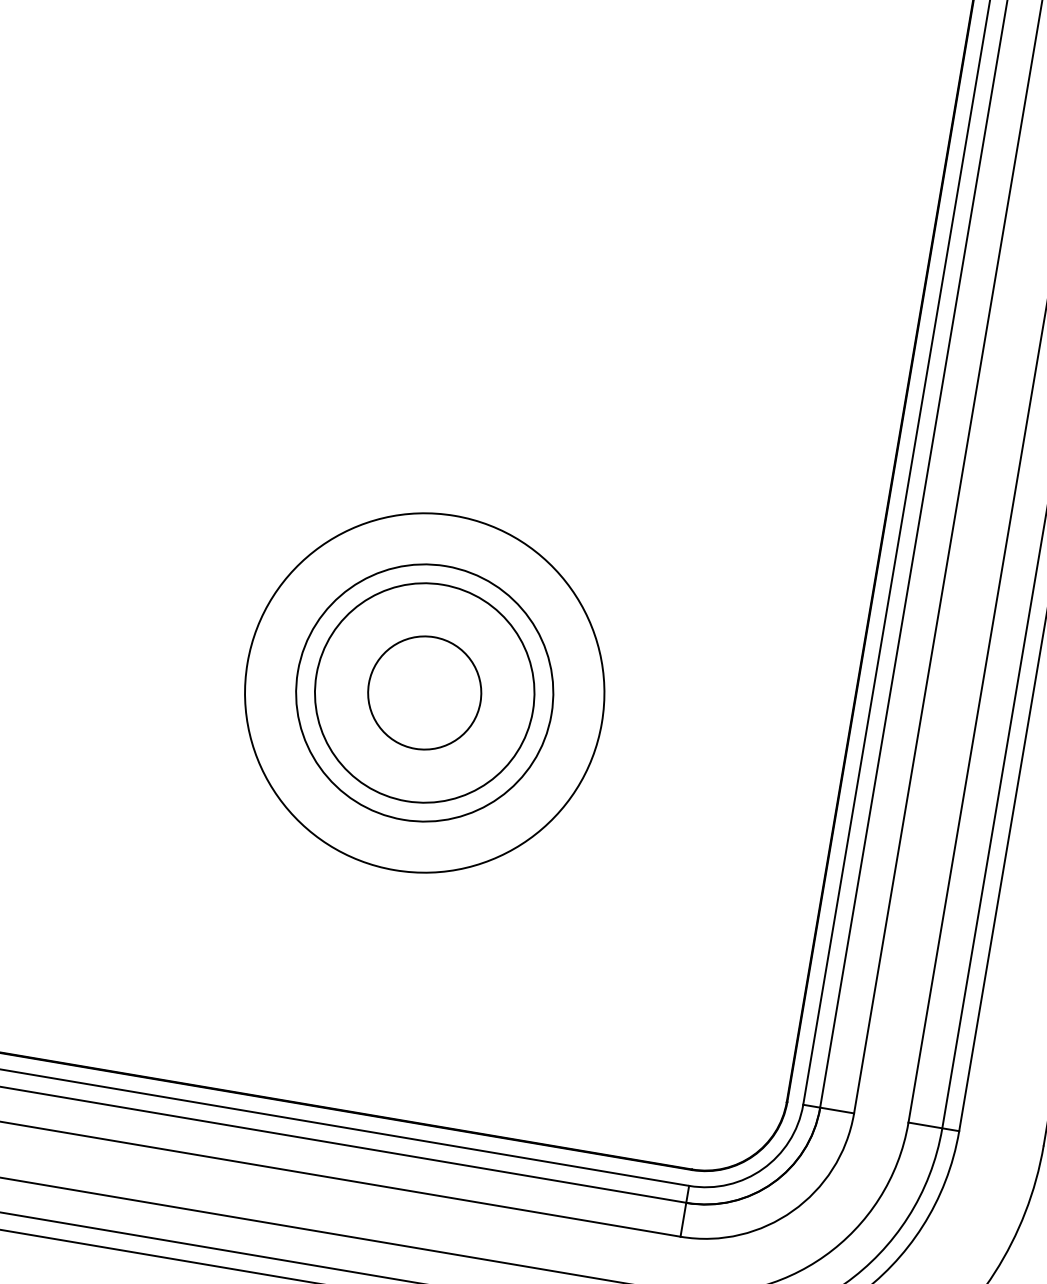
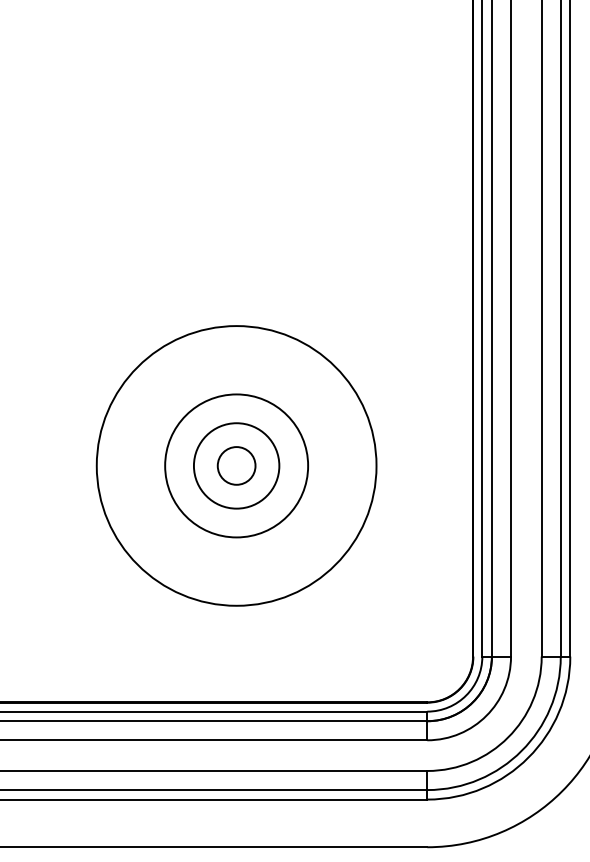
circle: (424, 692) -> (236, 465), size x0.6
circle: (424, 692) -> (236, 465), size x0.7
circle: (424, 692) -> (236, 465), size x1.4

